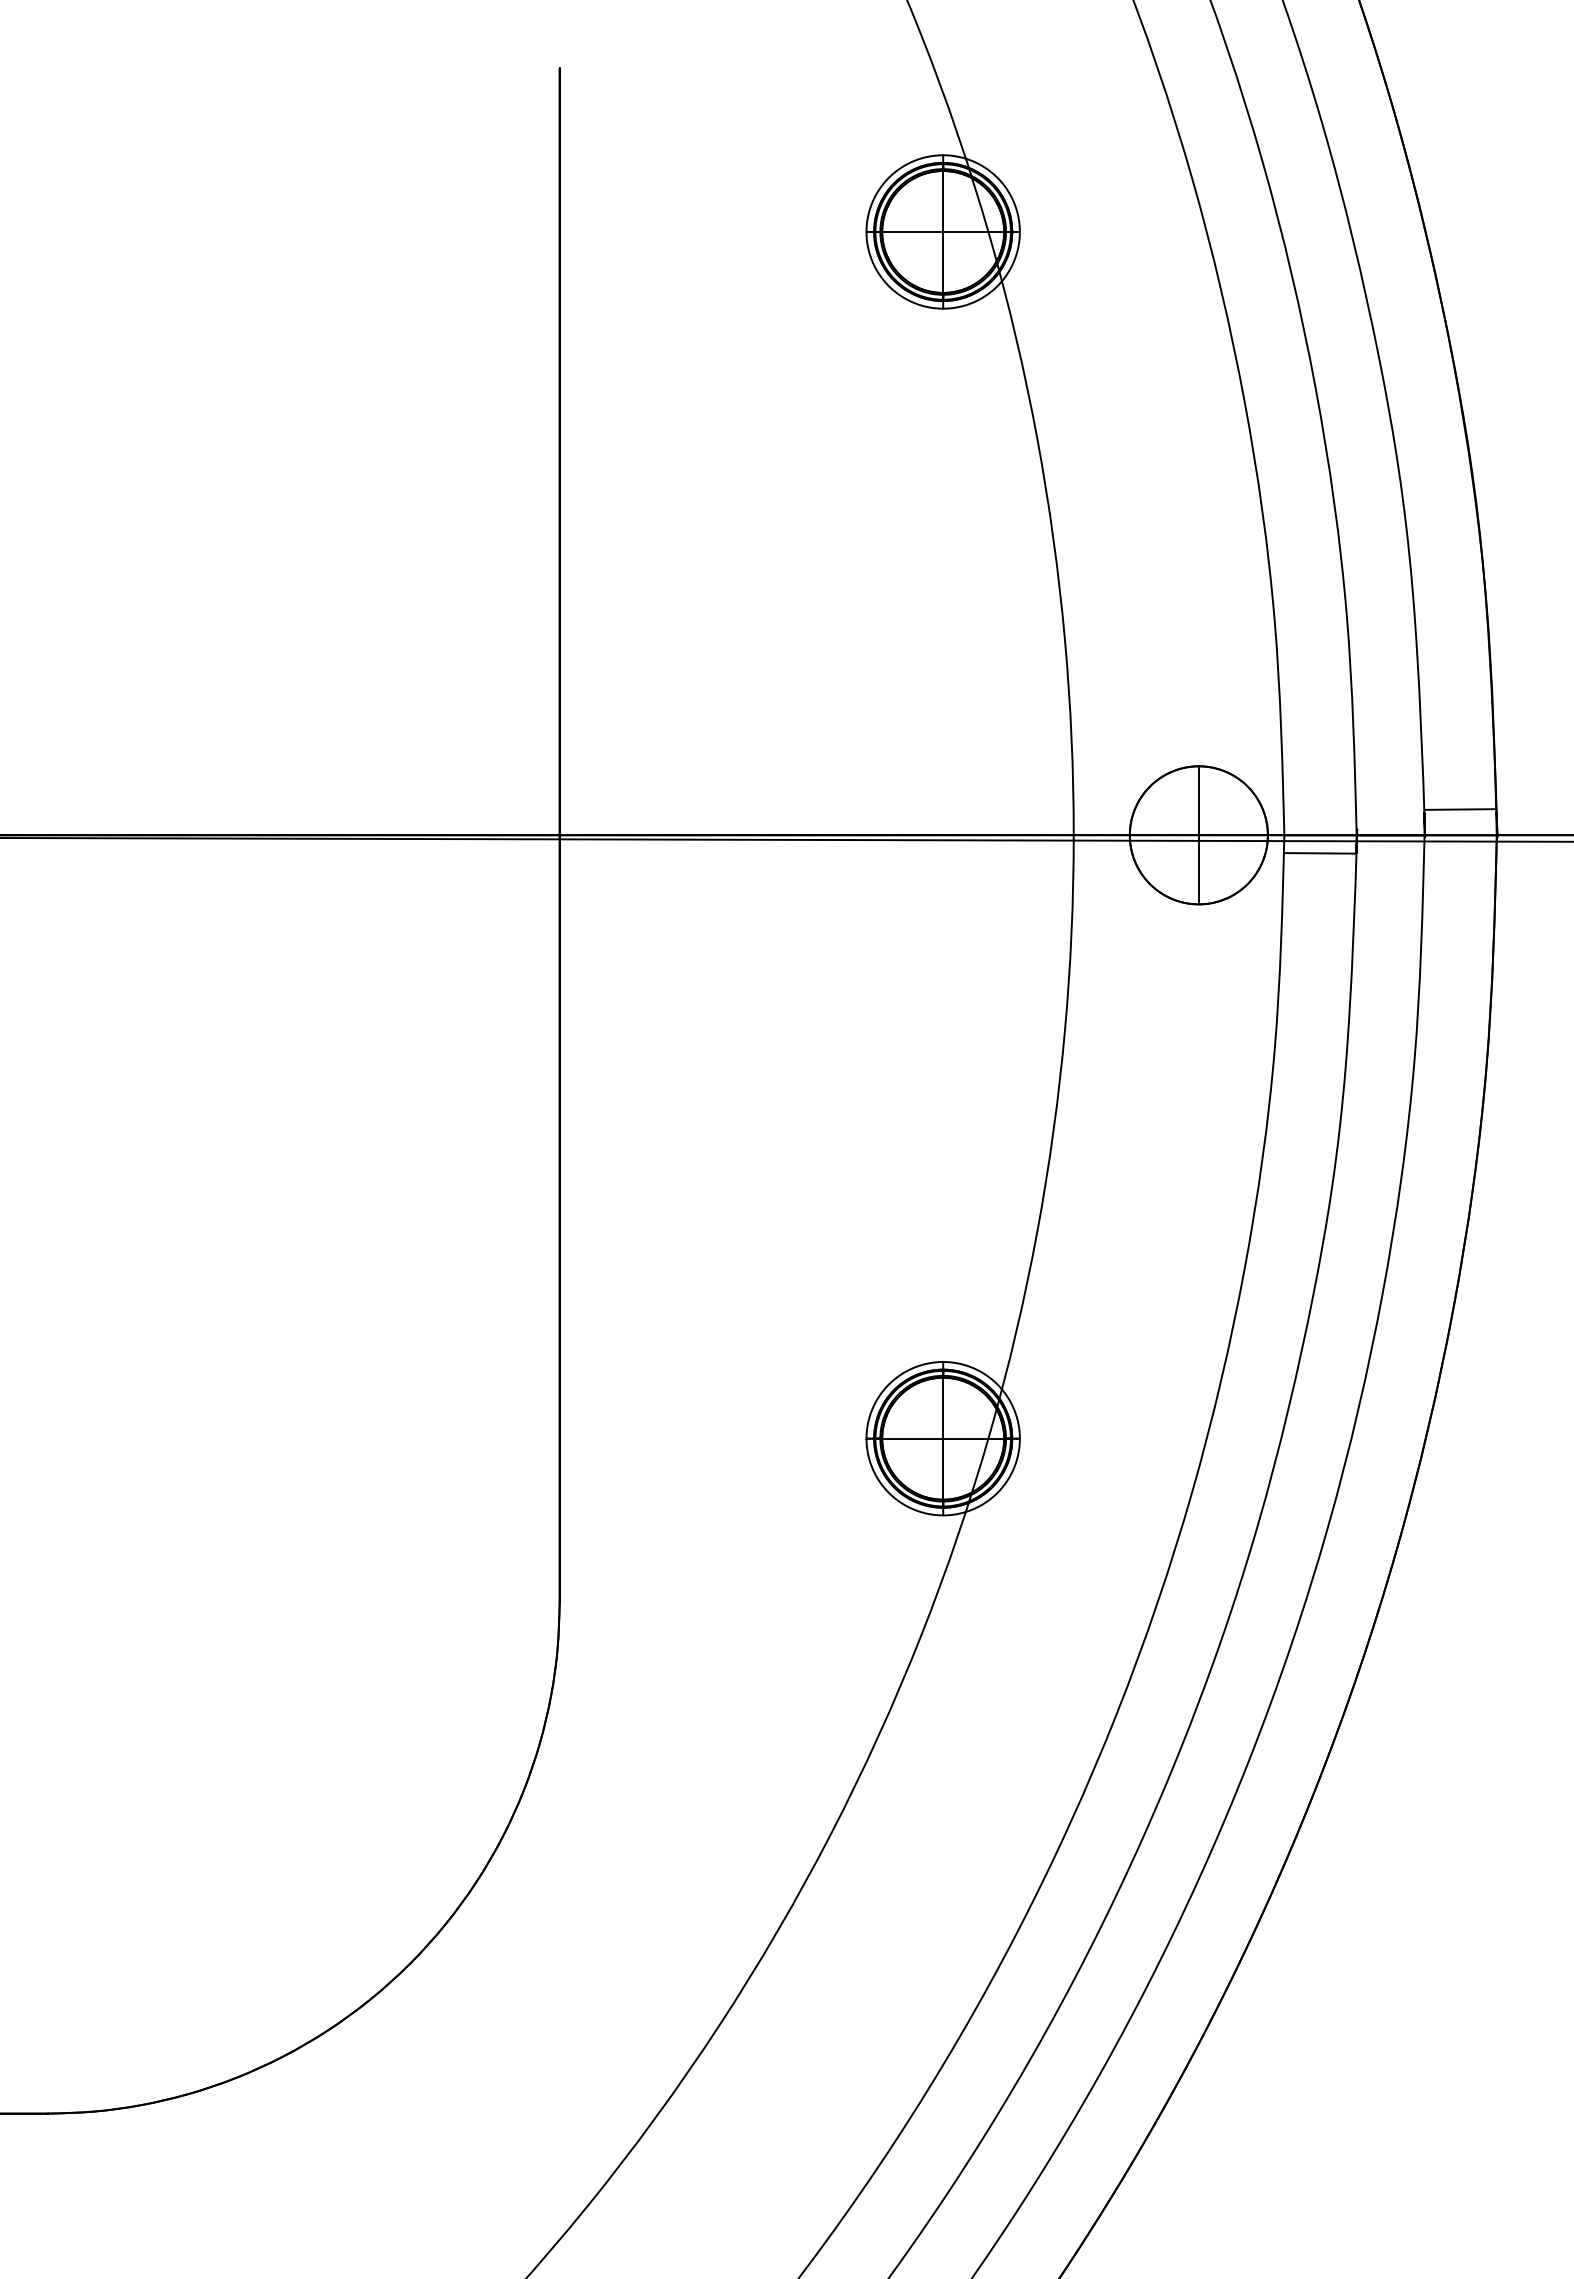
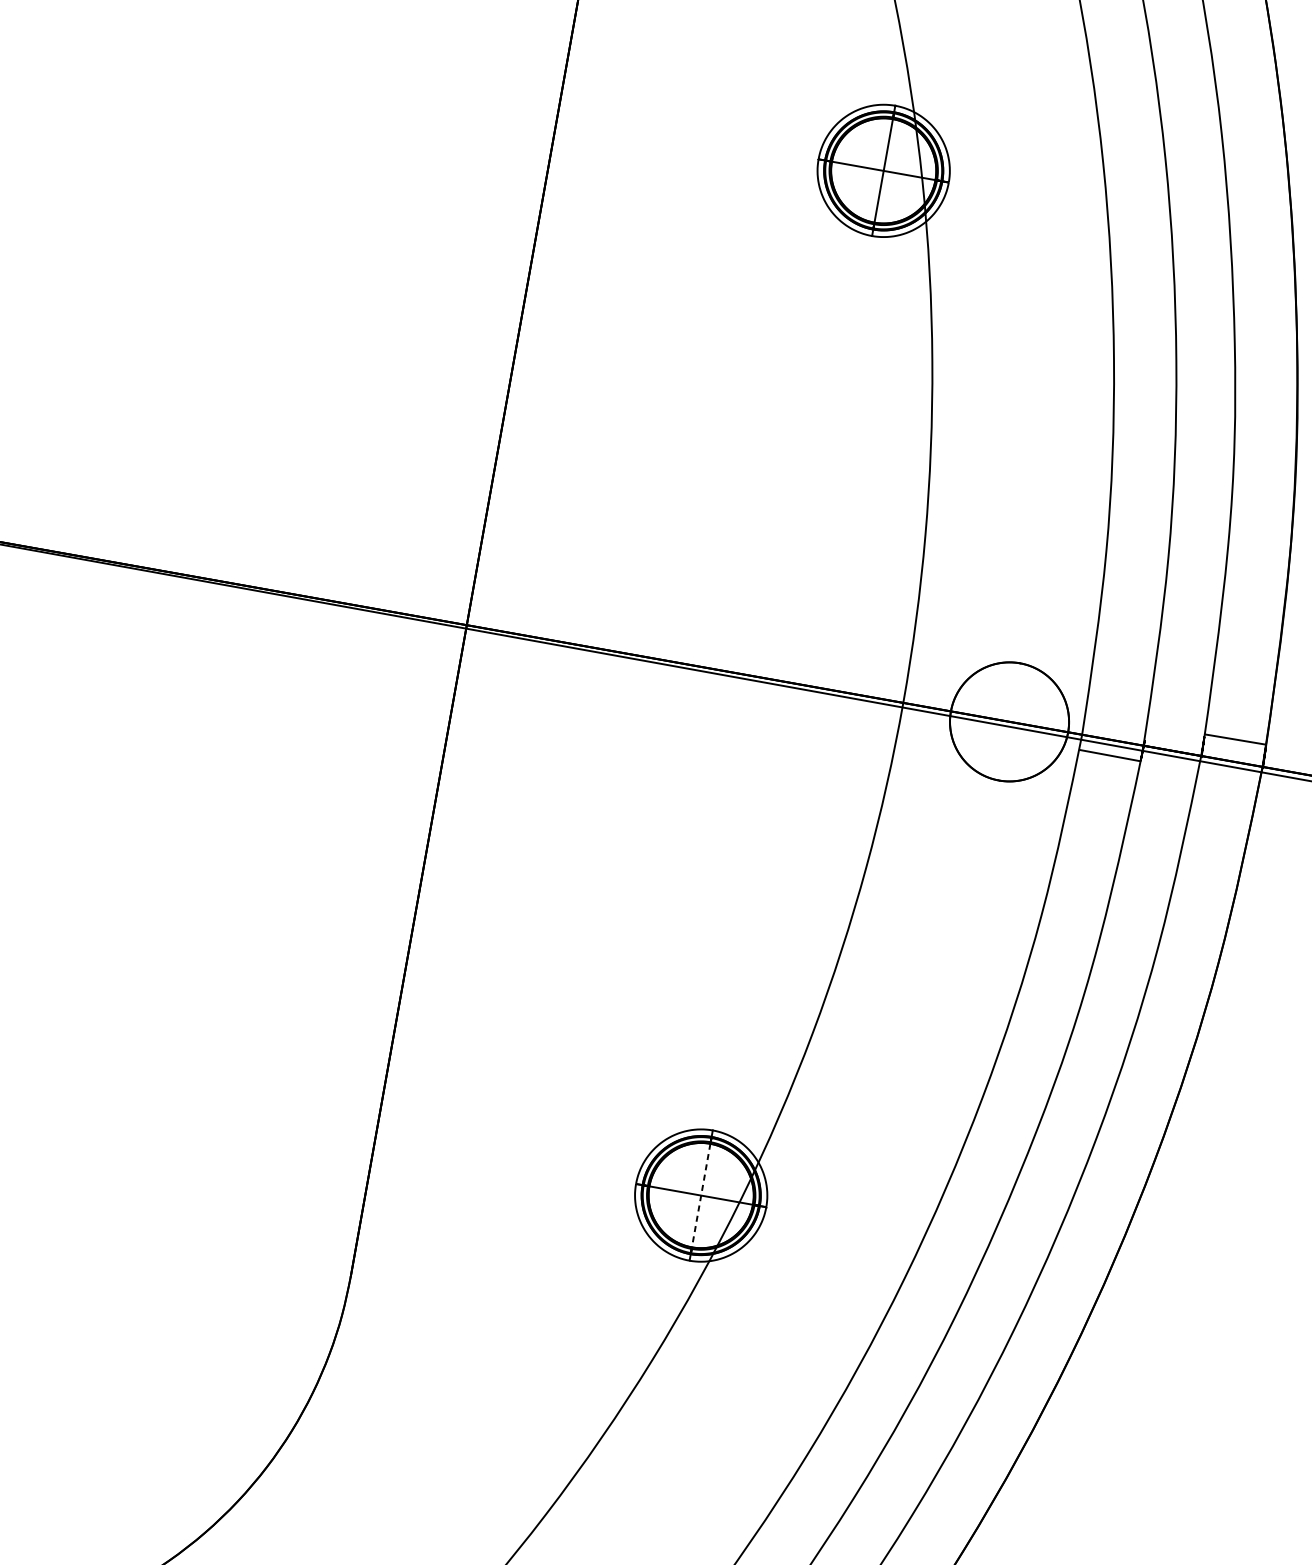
line: (1198, 835) -> (1009, 721), removed
line: (943, 1439) -> (701, 1196), solid -> dashed

